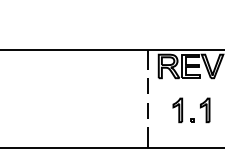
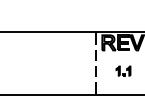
part: (191, 109) -> (123, 70), size x0.6

